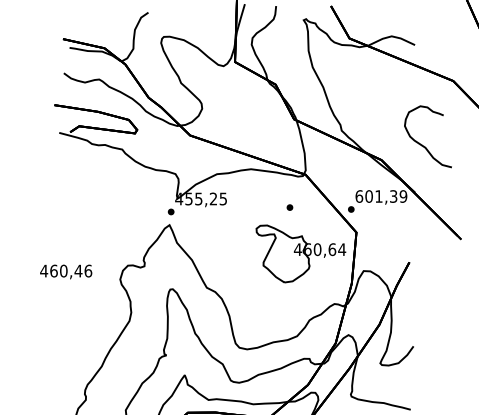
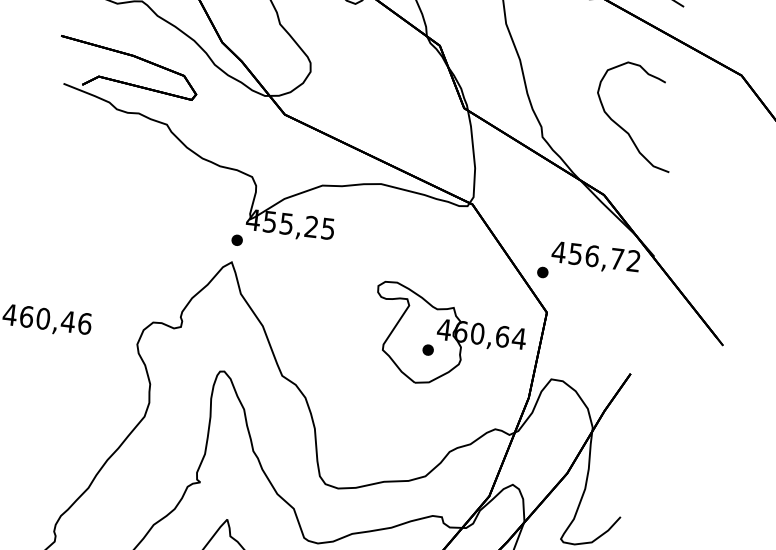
part: (422, 144) -> (624, 127), moved
text: (381, 196) -> (596, 256), 601,39 -> 456,72
part: (289, 207) -> (427, 349), moved

